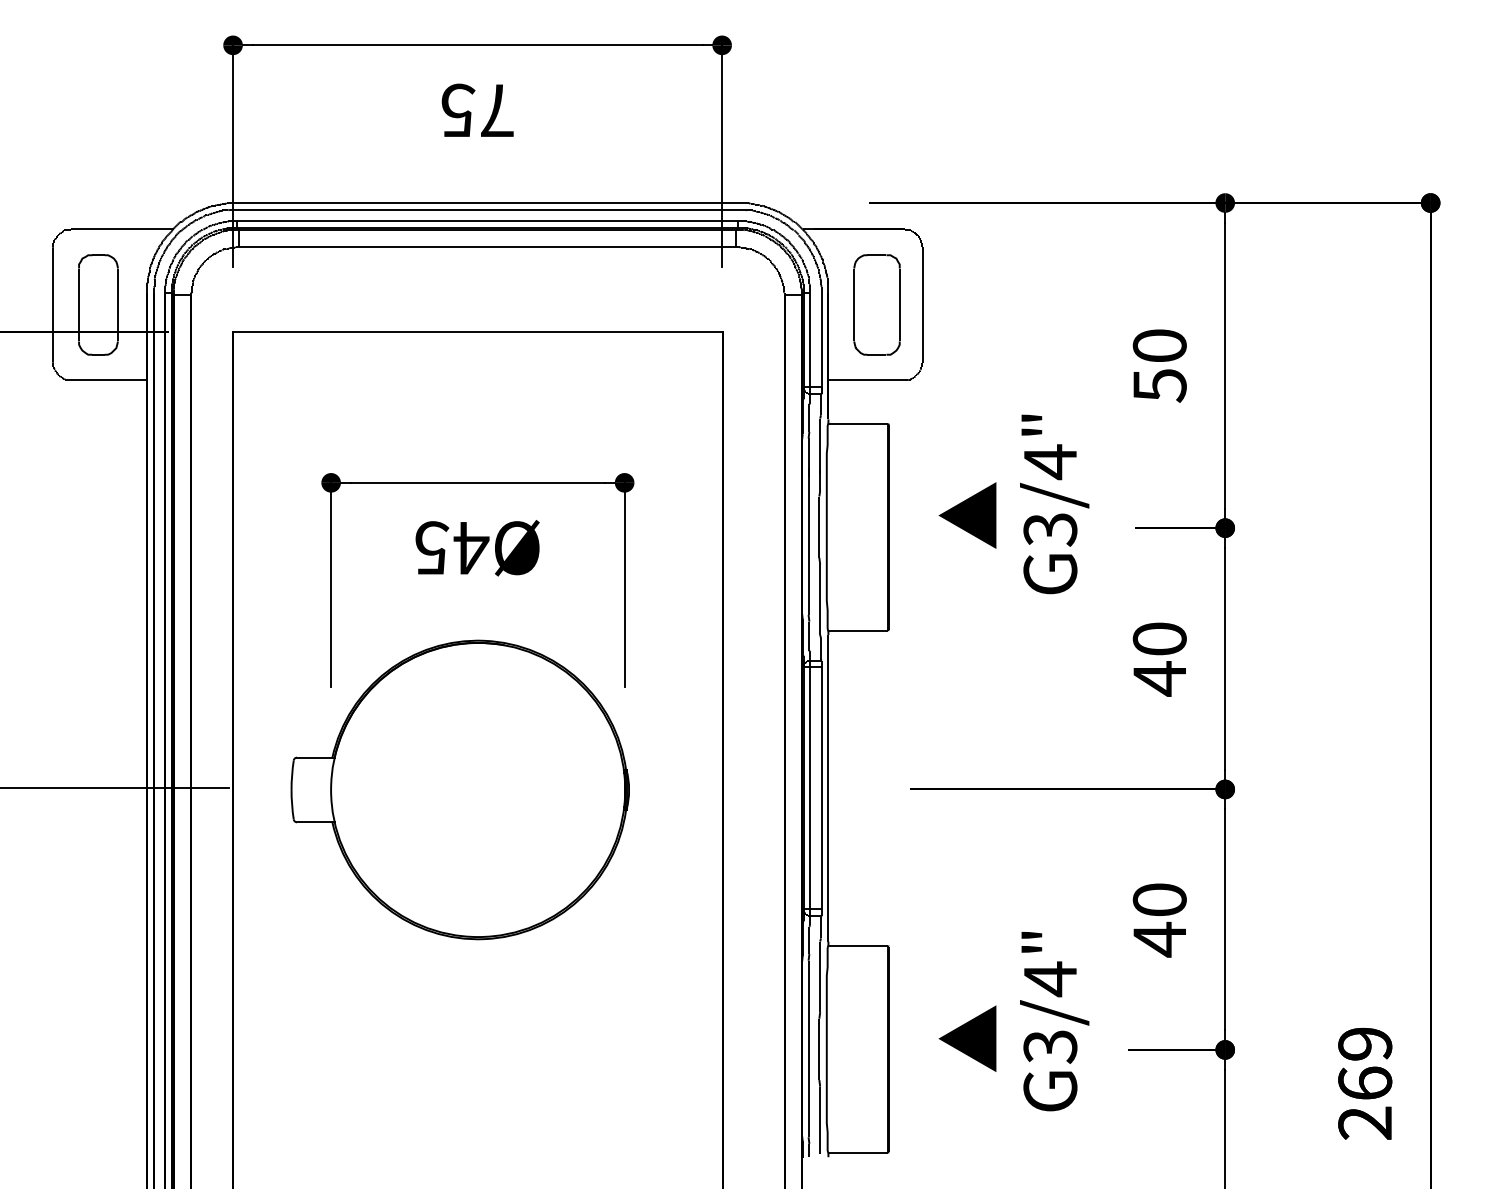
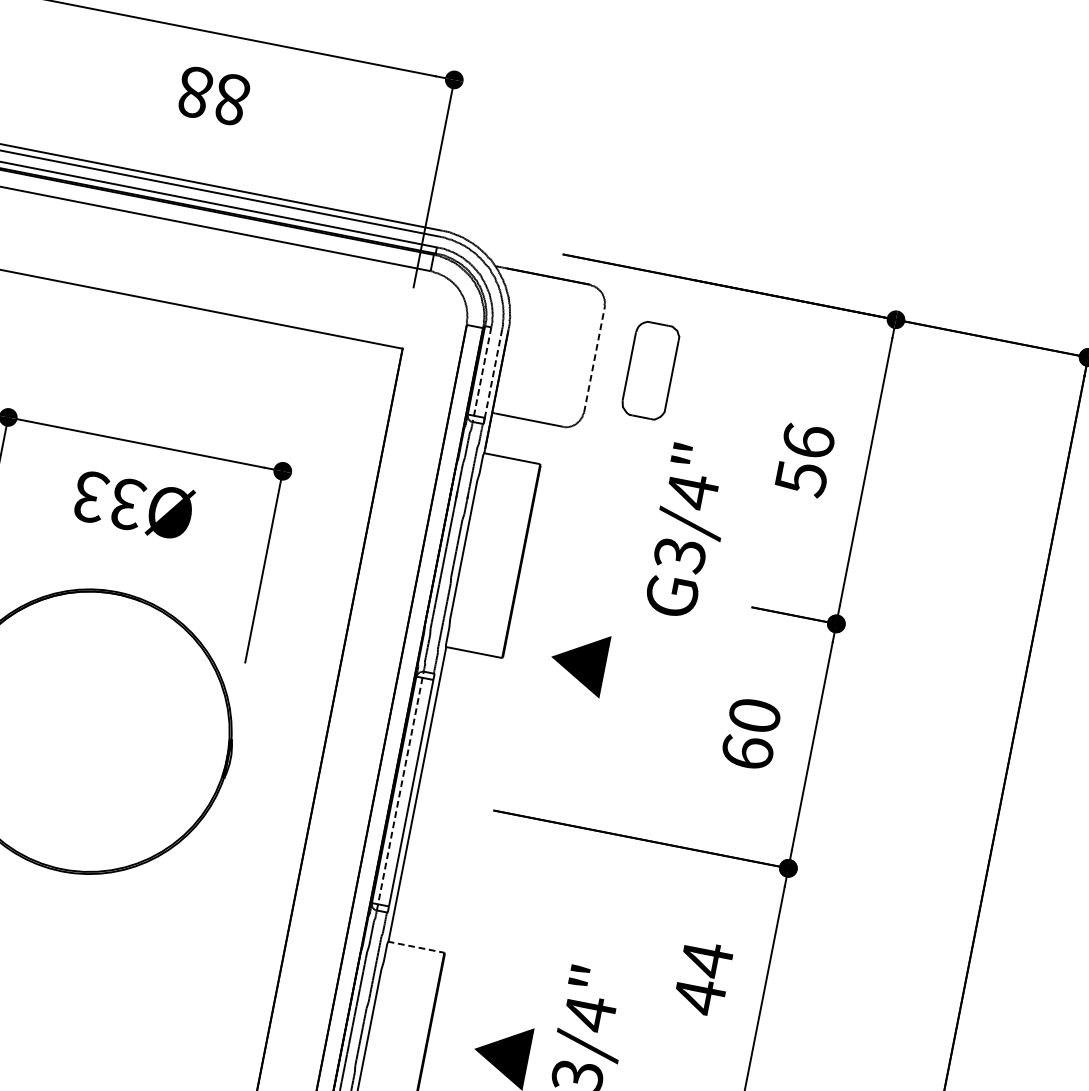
text: (477, 110) -> (213, 95), 75 -> 88
part: (876, 304) -> (650, 370), moved
line: (922, 304) -> (594, 359), solid -> dashed
line: (821, 340) -> (493, 374), solid -> dashed
line: (810, 343) -> (482, 375), solid -> dashed
text: (1159, 345) -> (808, 440), 50 -> 56
text: (1054, 504) -> (688, 532), moved
text: (967, 515) -> (578, 662), moved
text: (452, 548) -> (109, 501), Ø45 -> Ø33
text: (1159, 678) -> (747, 752), 40 -> 60
line: (810, 788) -> (400, 791), solid -> dashed
text: (1159, 900) -> (706, 960), 40 -> 44
line: (858, 945) -> (416, 947), solid -> dashed

